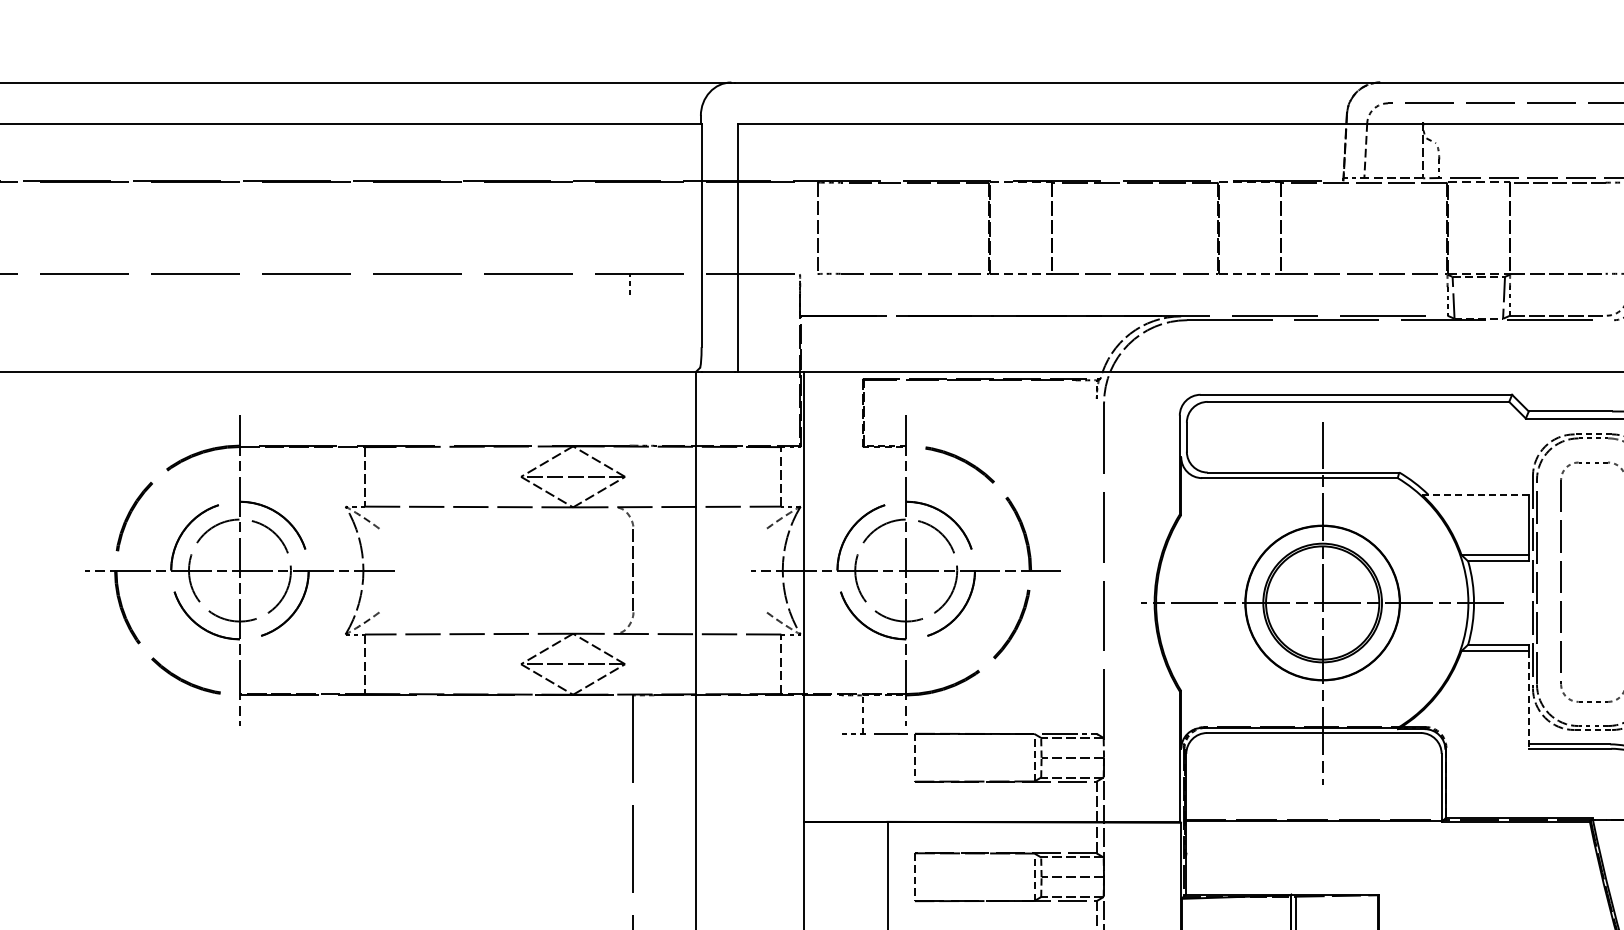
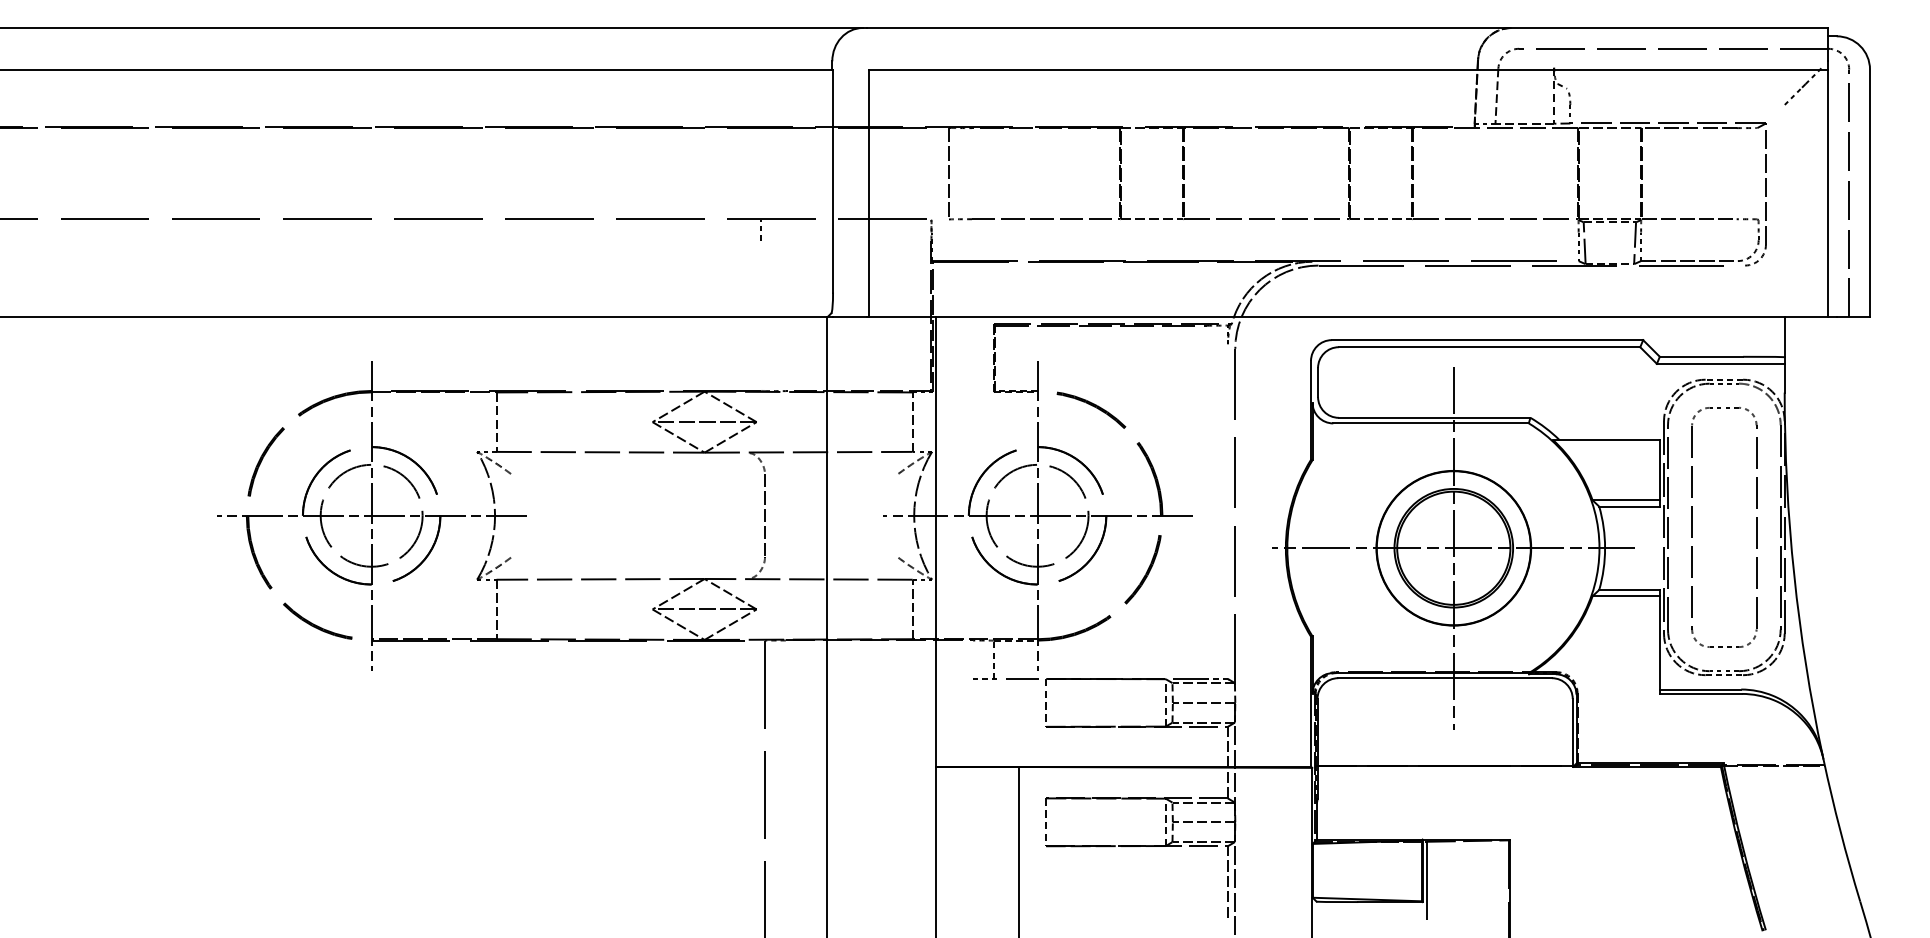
line: (1475, 495) -> (1606, 440), dashed -> solid
line: (1528, 700) -> (1659, 645), dashed -> solid

